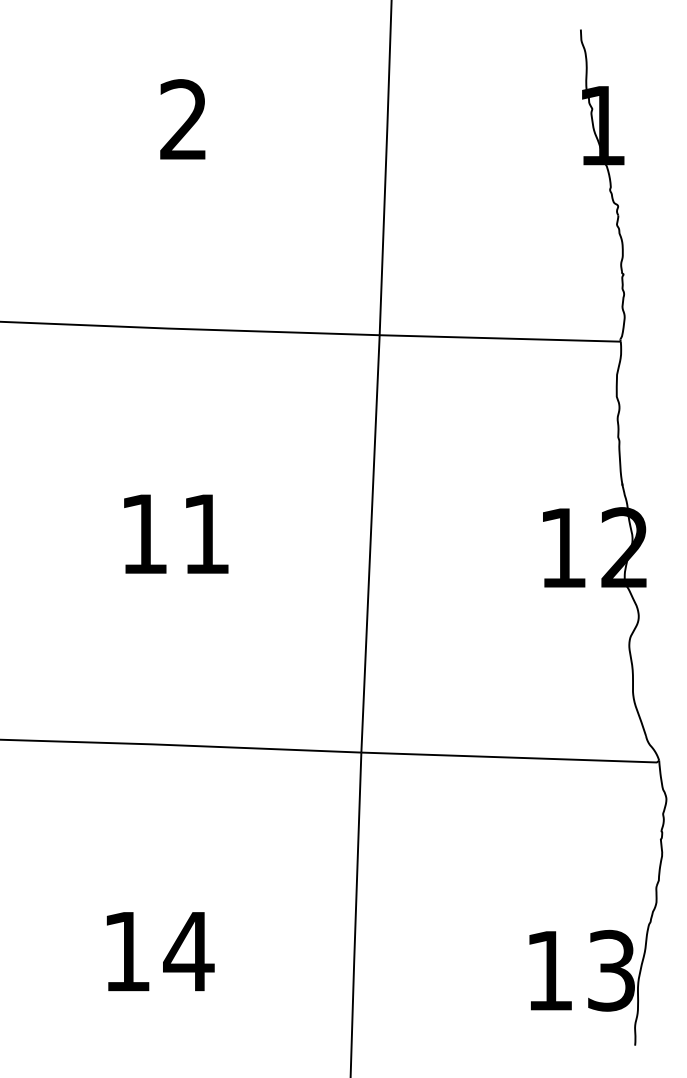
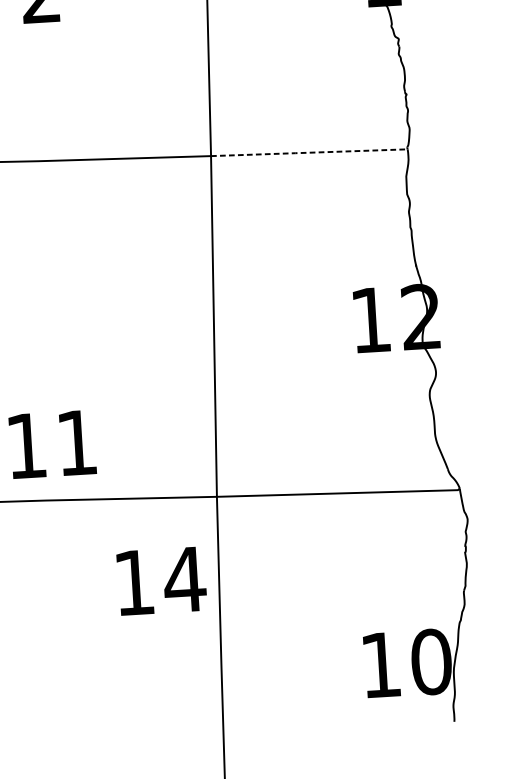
line: (500, 338) -> (309, 152), solid -> dashed
text: (176, 533) -> (52, 443), moved
text: (160, 951) -> (161, 581), moved
text: (611, 970) -> (431, 661), 13 -> 10

